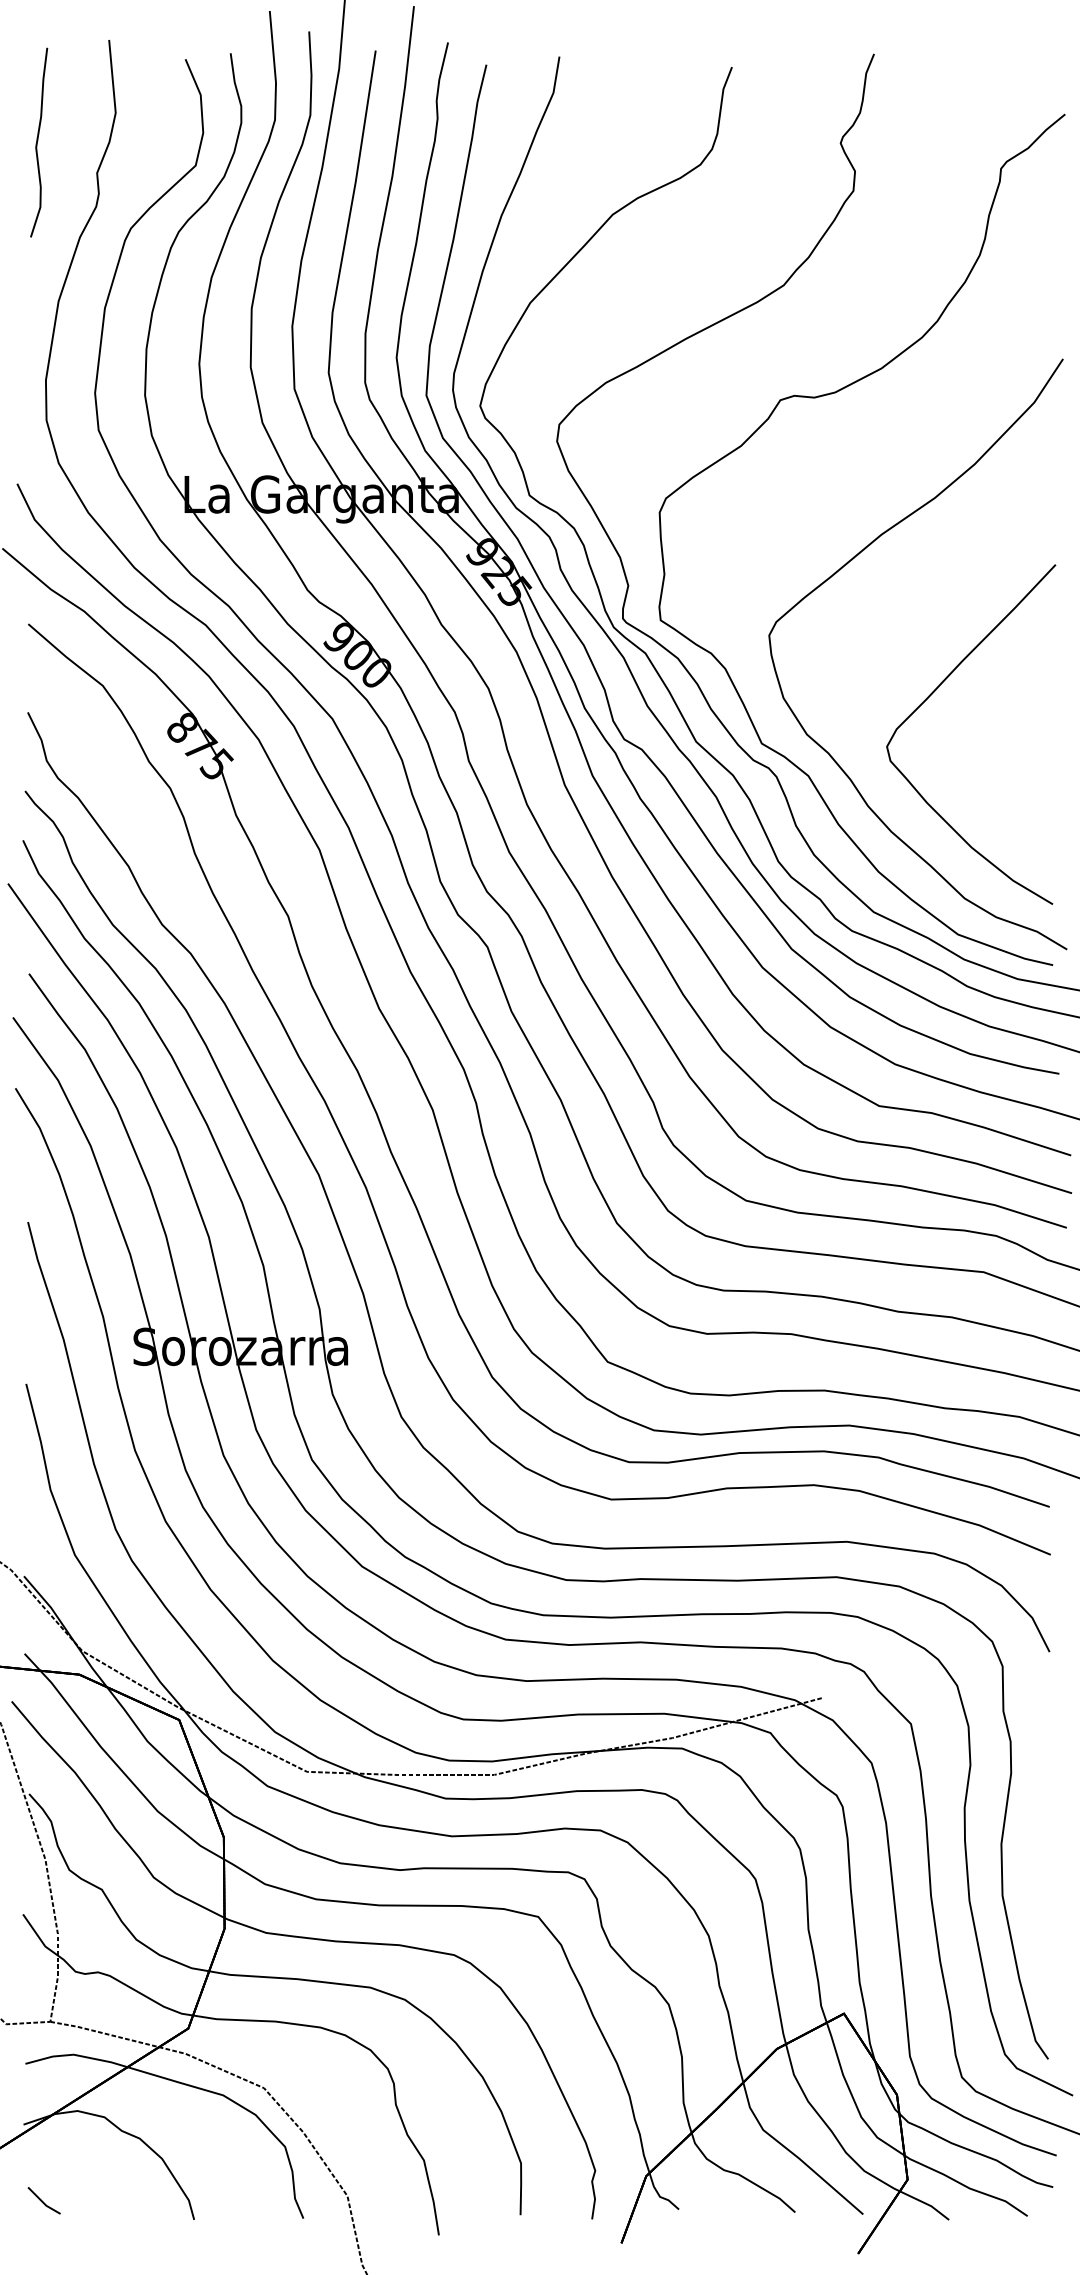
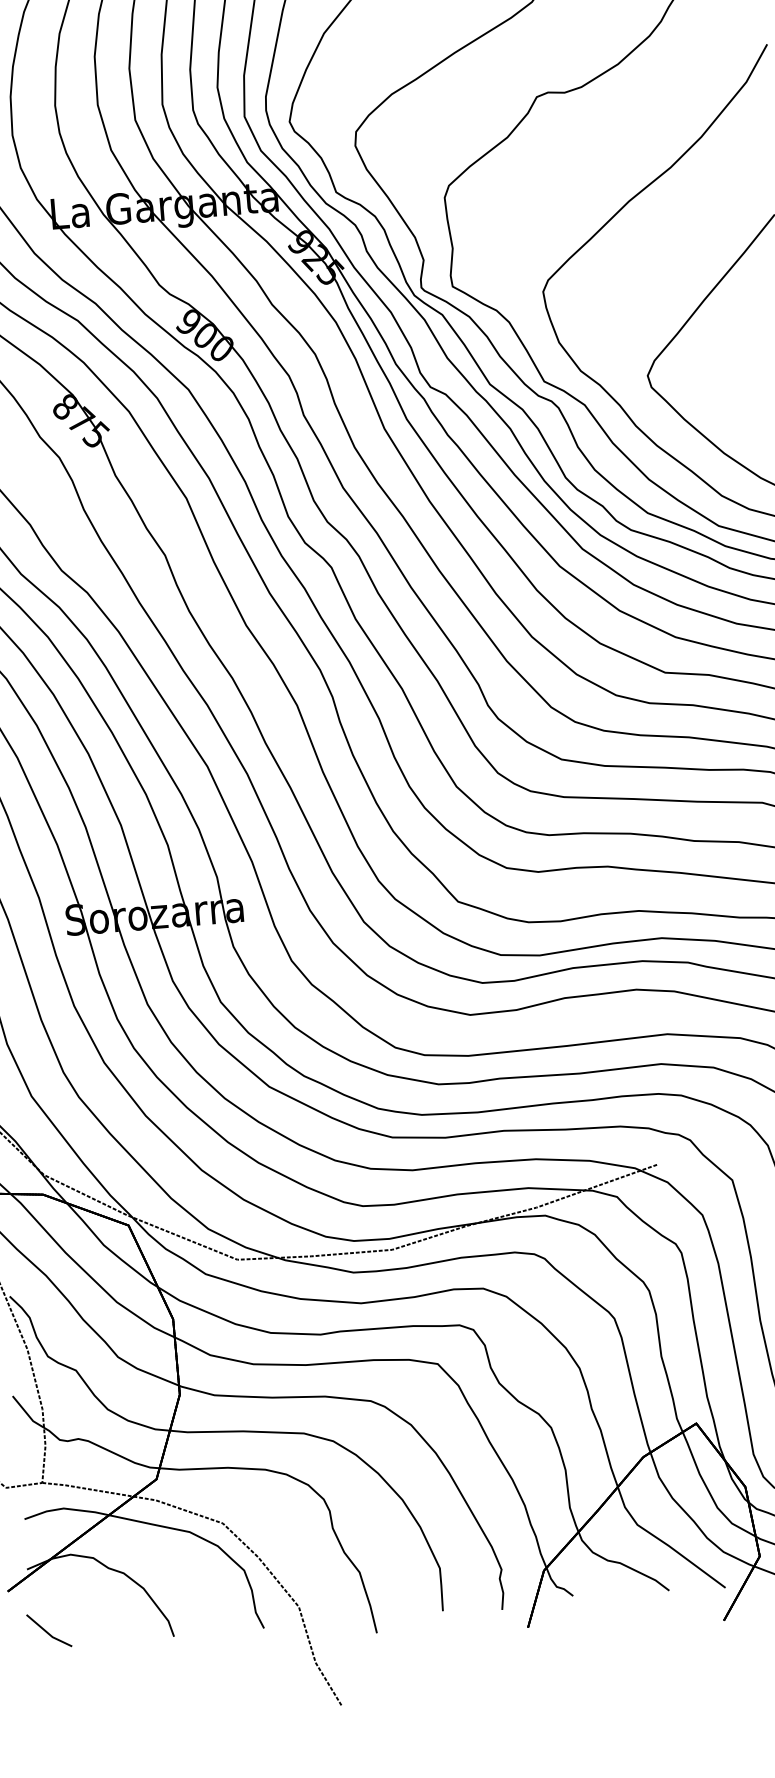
part: (43, 2200) -> (48, 1630), size x1.6

